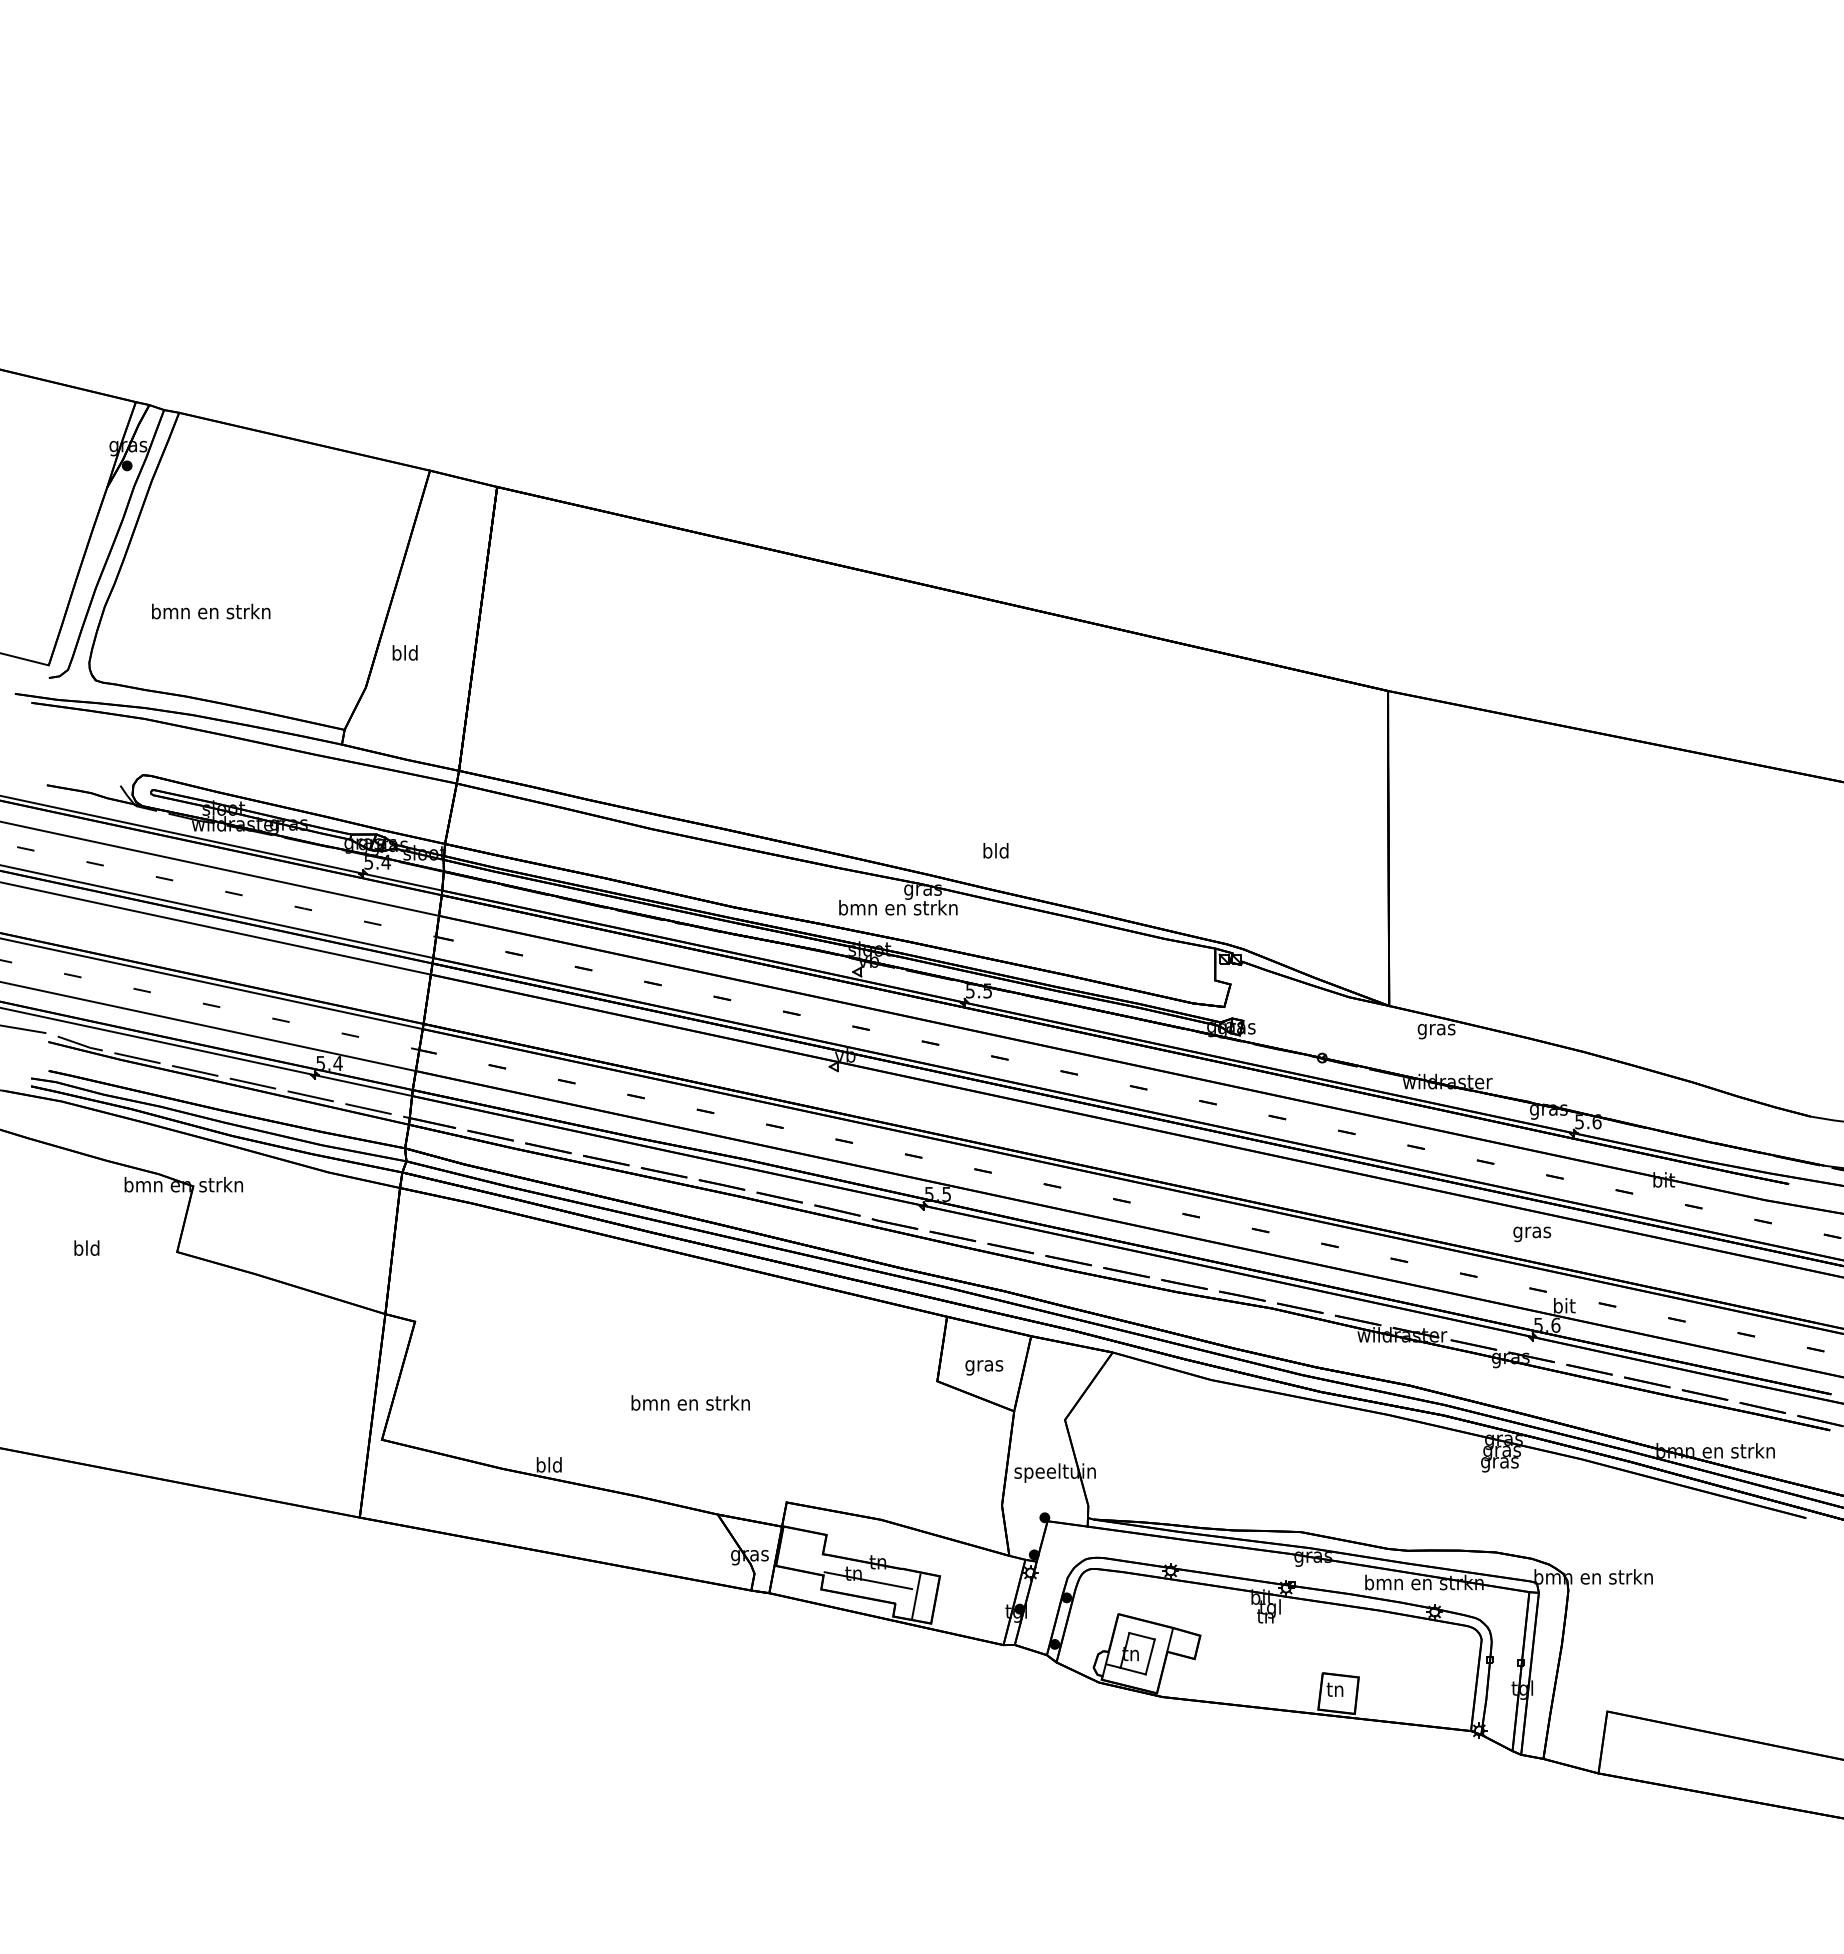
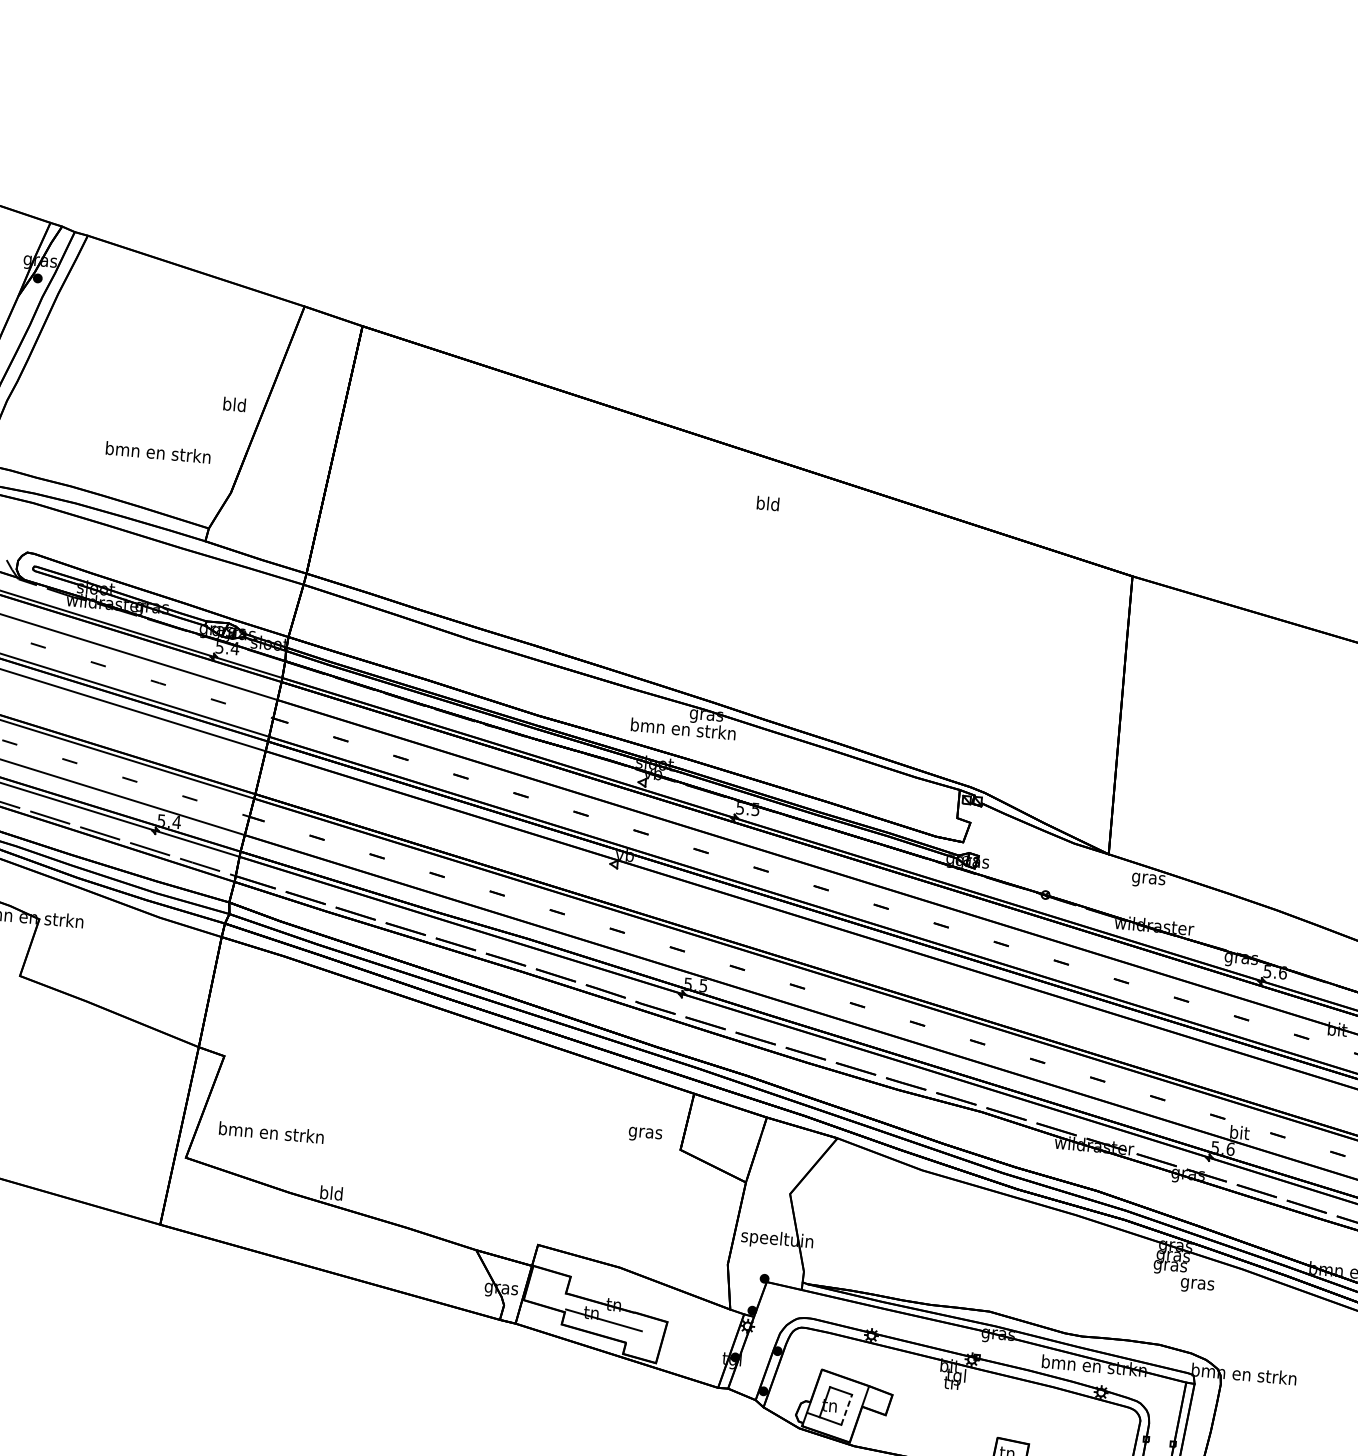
text: (211, 611) -> (158, 452), moved
text: (404, 652) -> (234, 404), moved
text: (995, 850) -> (767, 503), moved
text: (1532, 1234) -> (1197, 1286), moved
text: (984, 1367) -> (645, 1134), moved
text: (690, 1402) -> (271, 1132), moved
line: (916, 1596) -> (645, 1338), removed
line: (1150, 1656) -> (846, 1409), solid -> dashed

